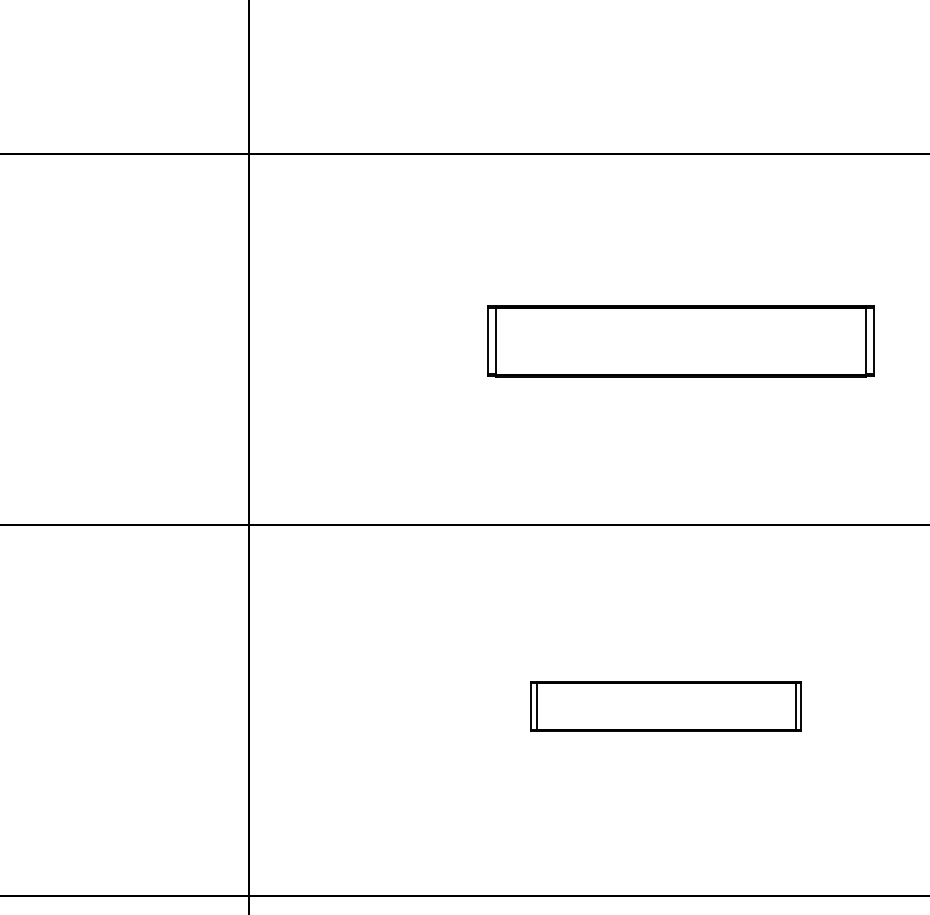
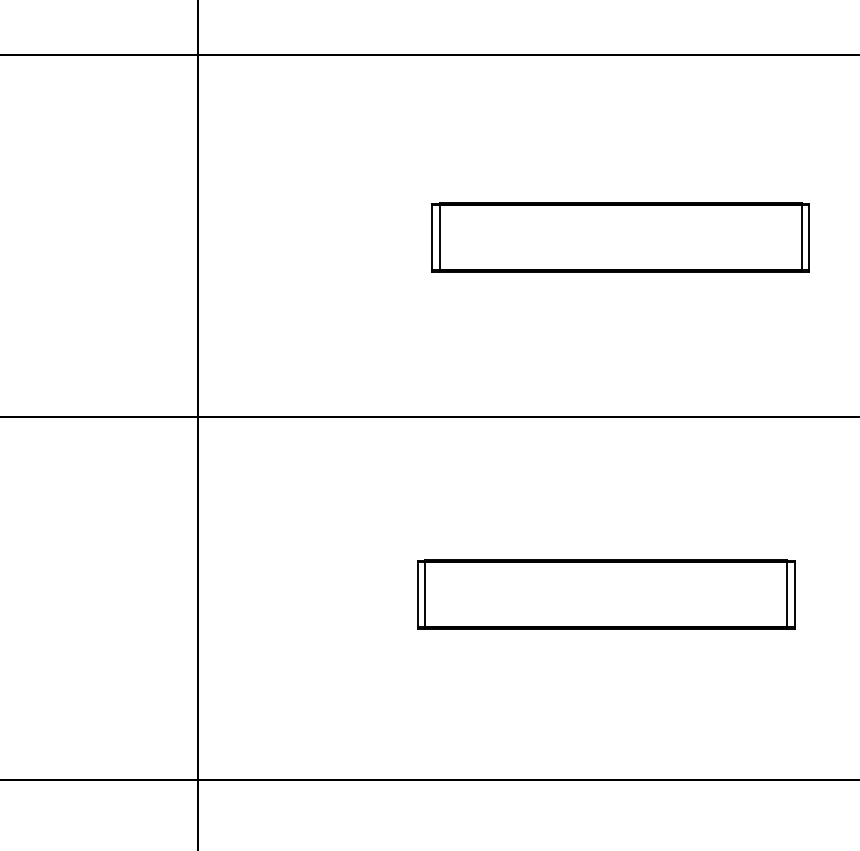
part: (665, 706) -> (605, 594), size x1.43

